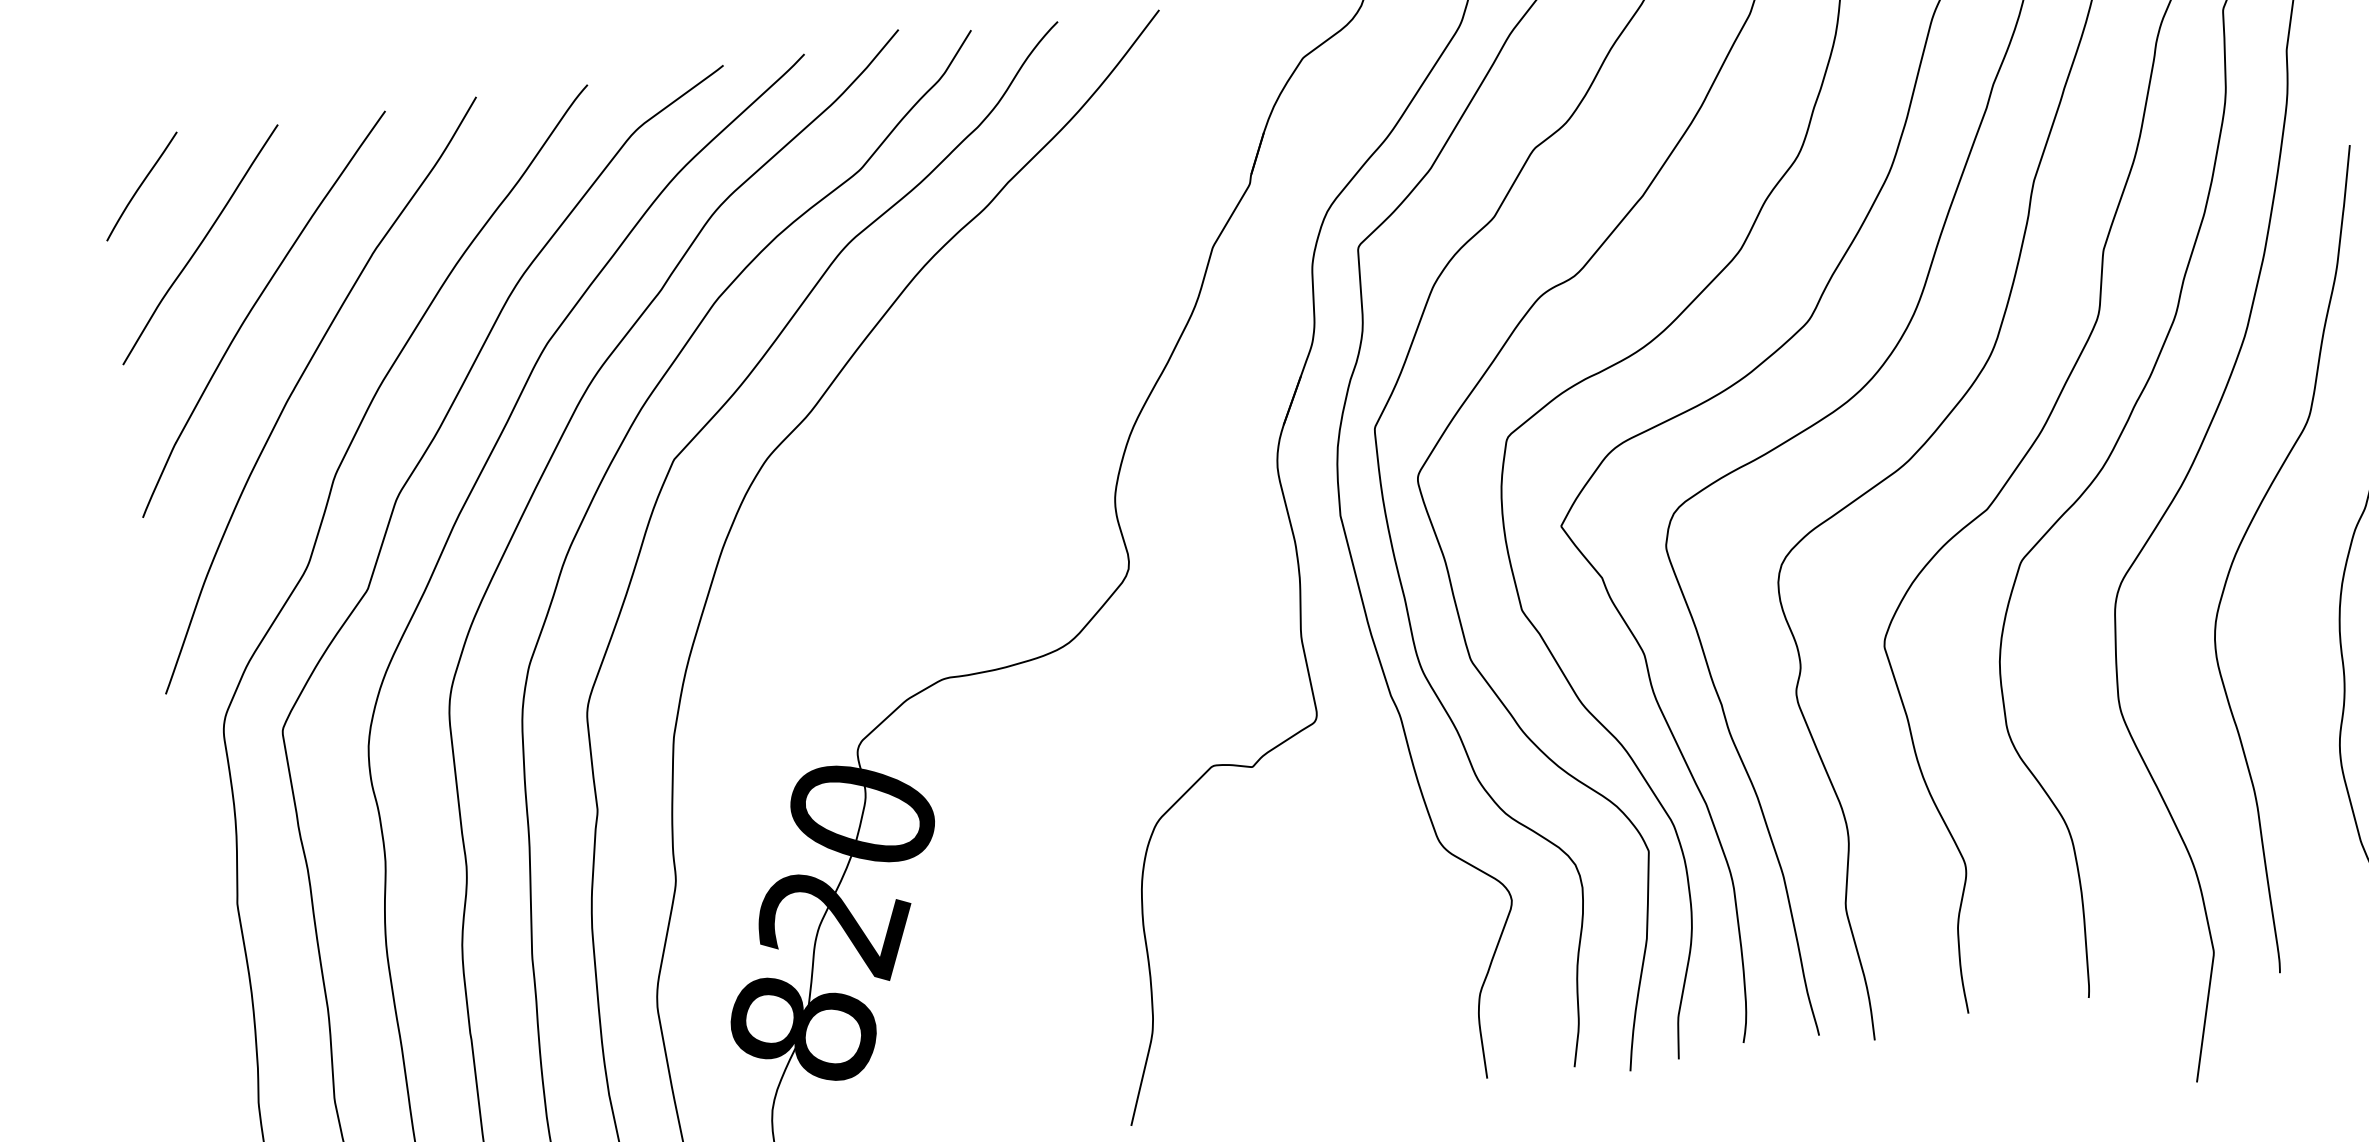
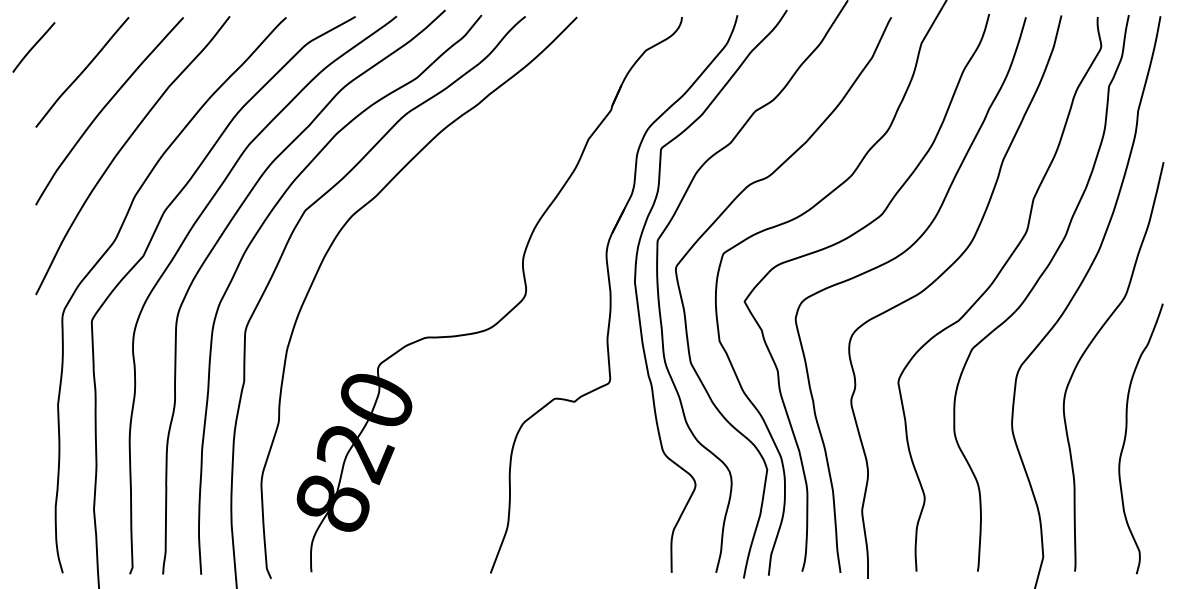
curve: (141, 186) -> (33, 47), moved

